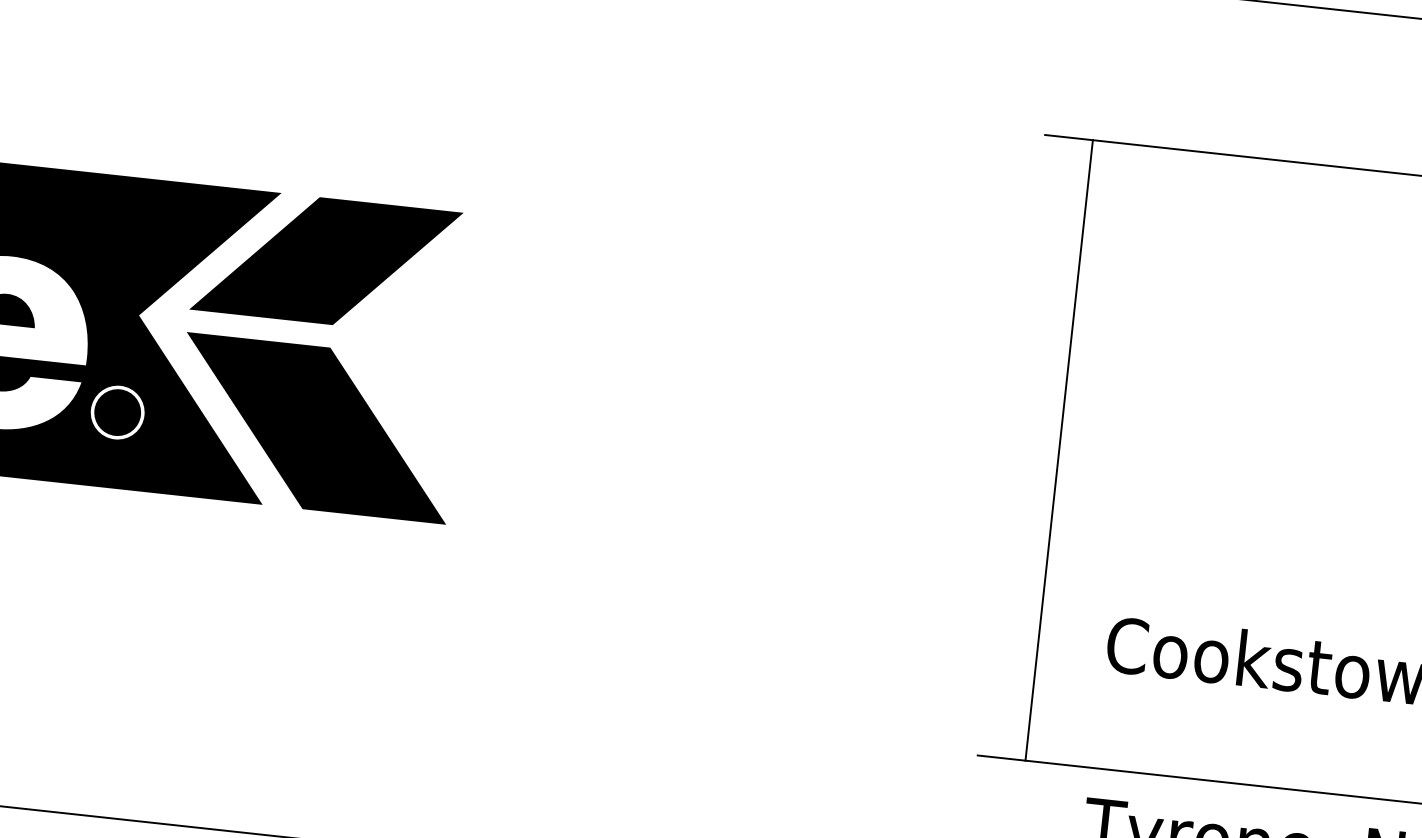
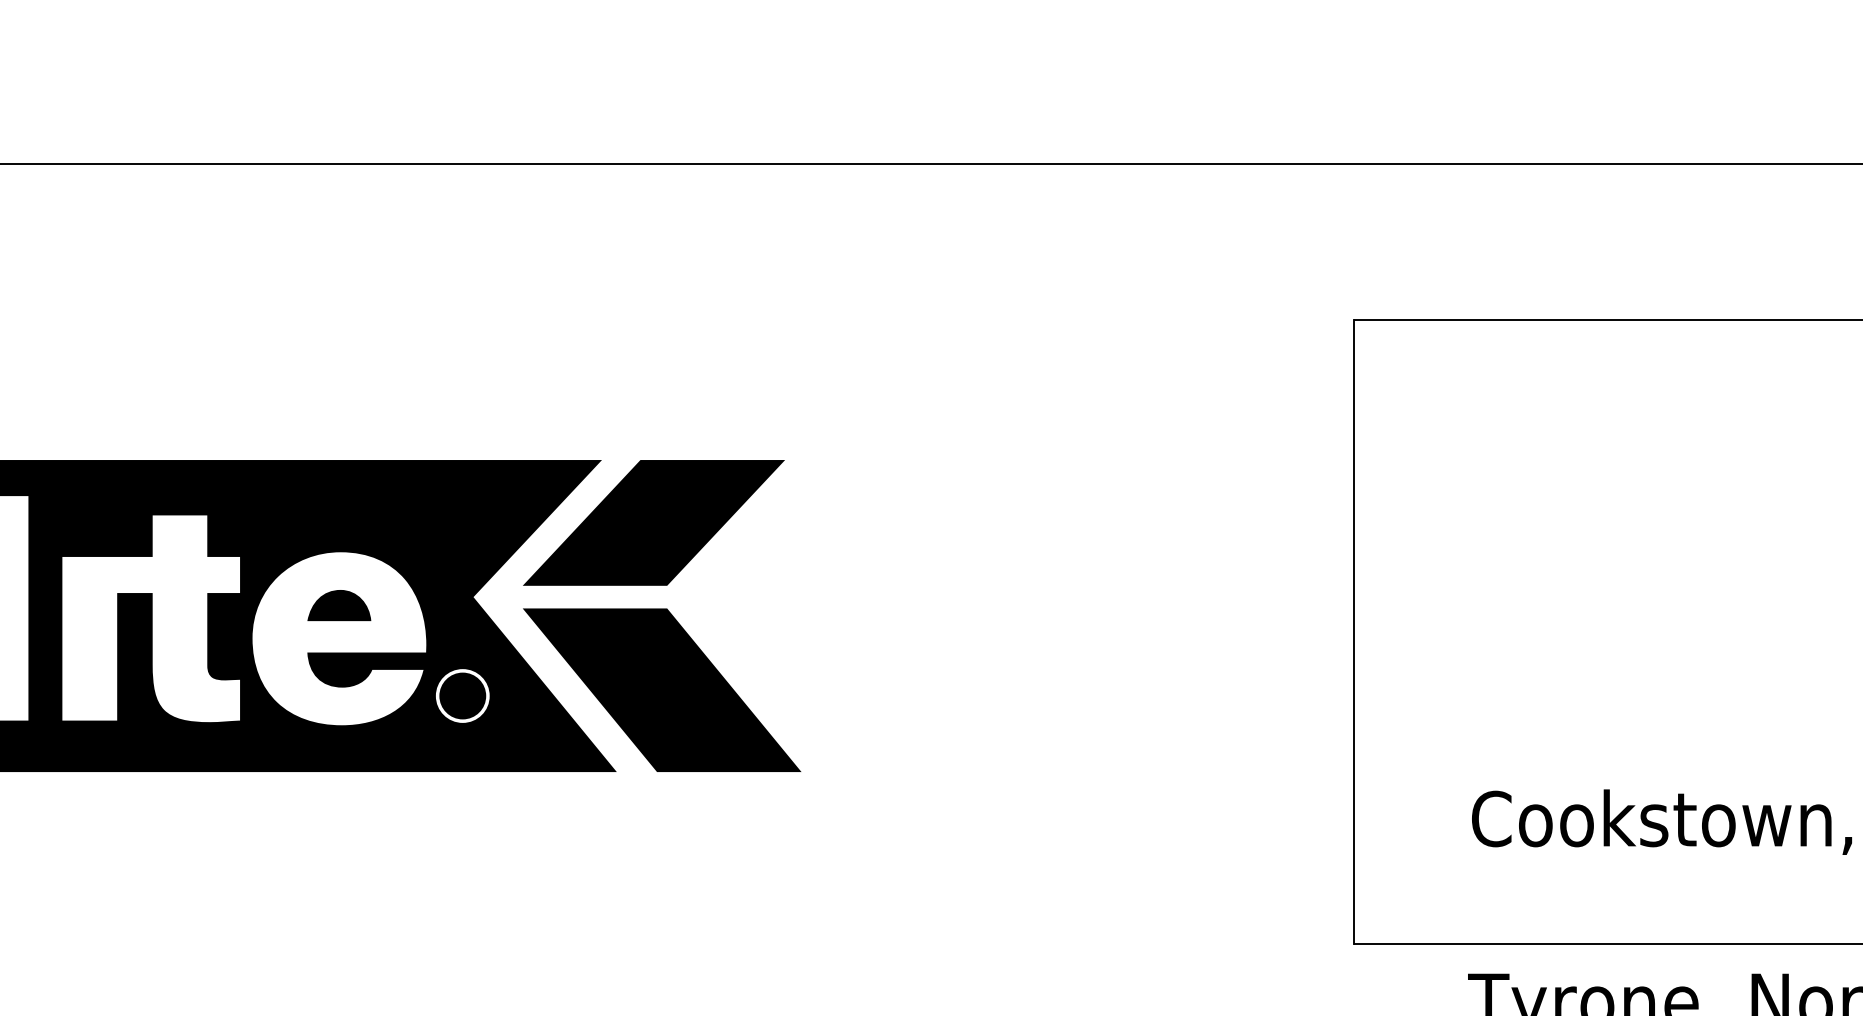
line: (1058, 449) -> (1353, 631), moved

